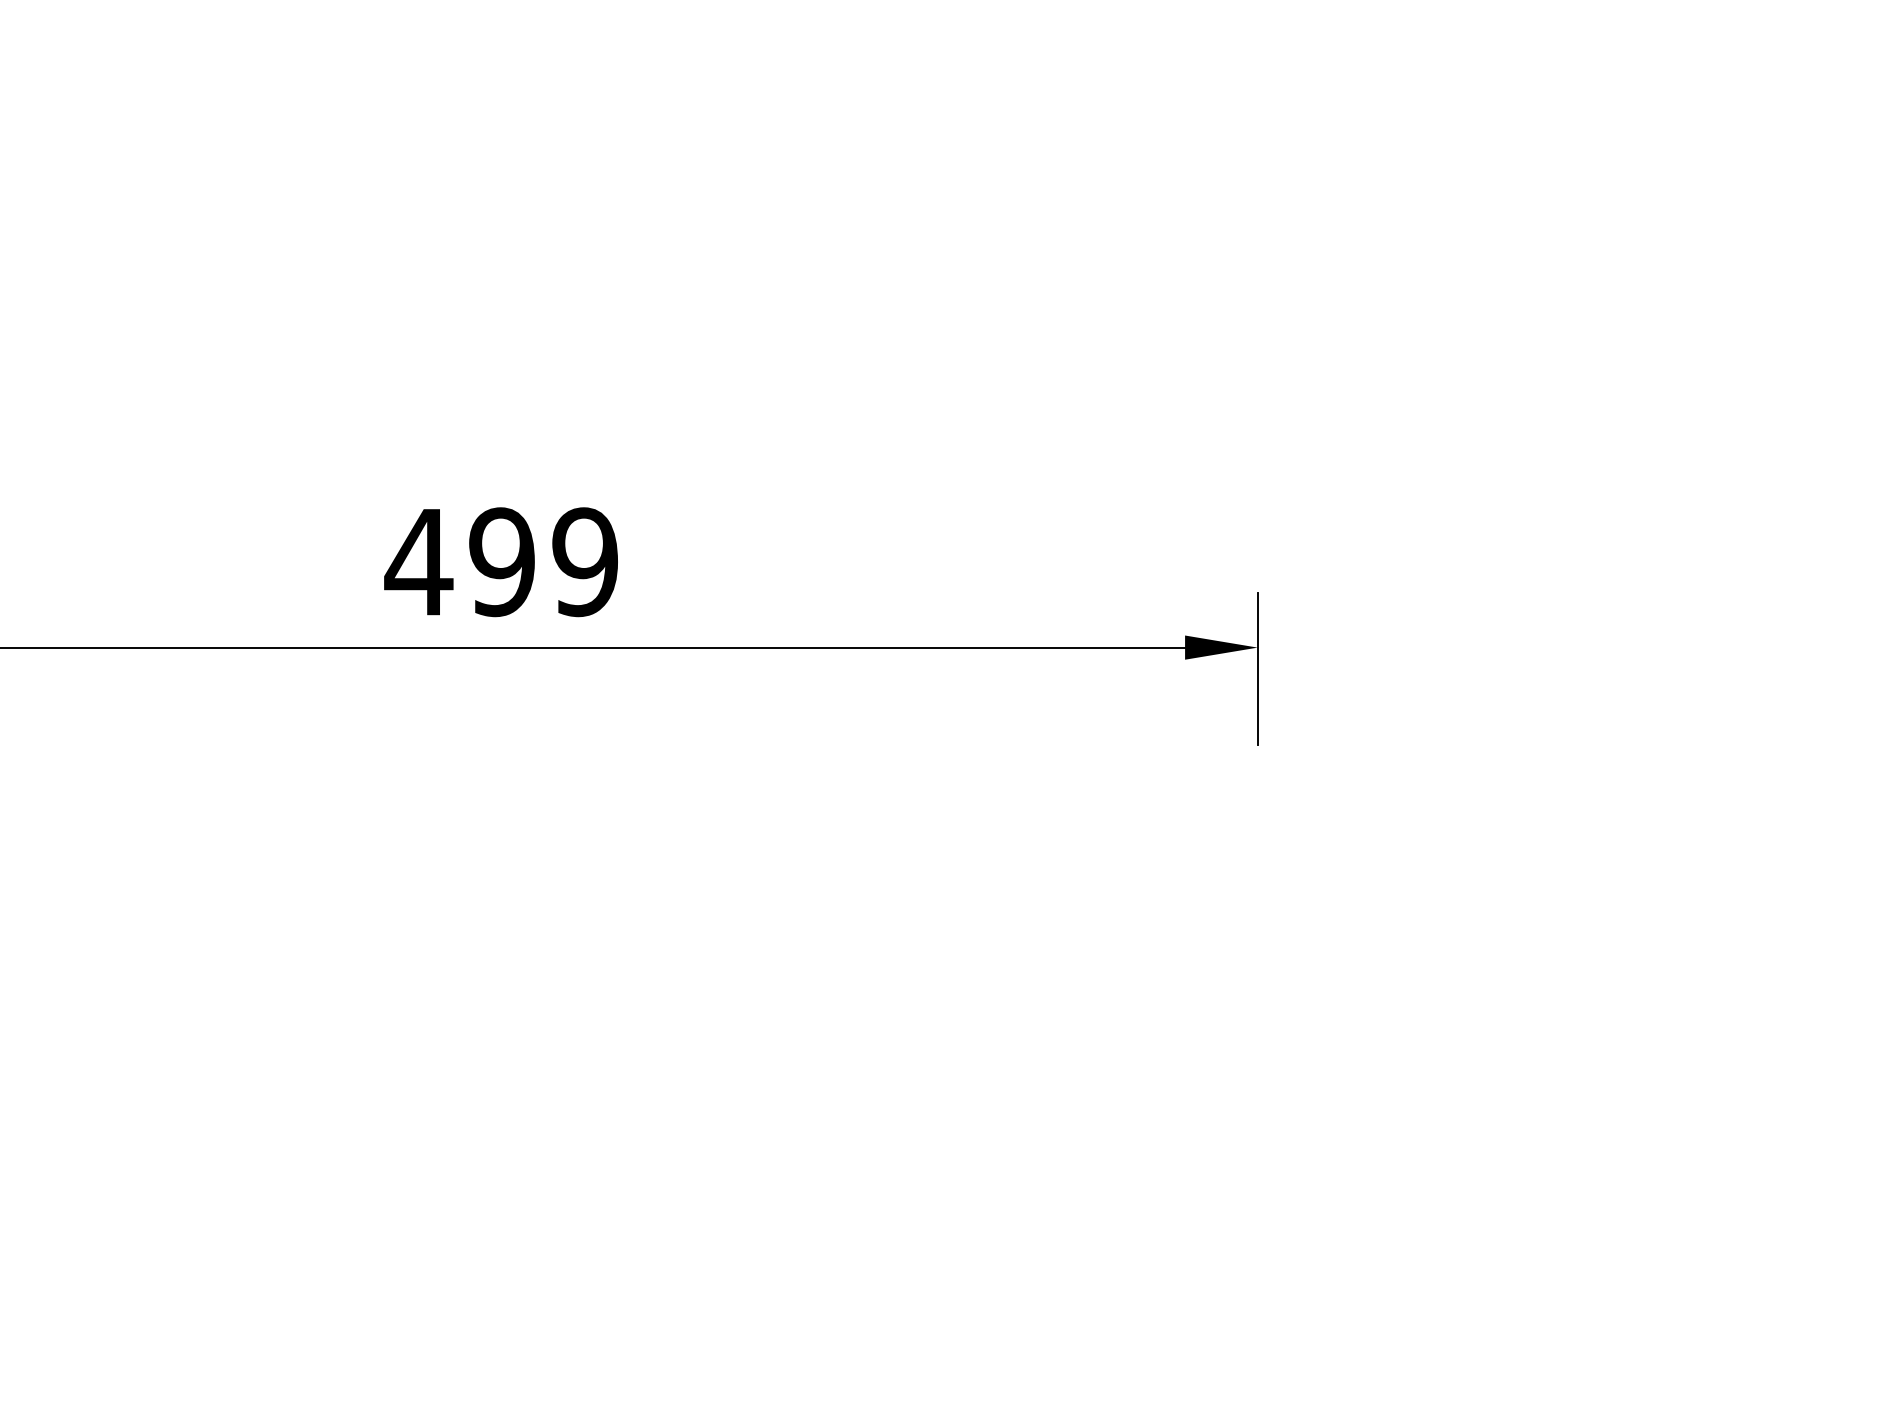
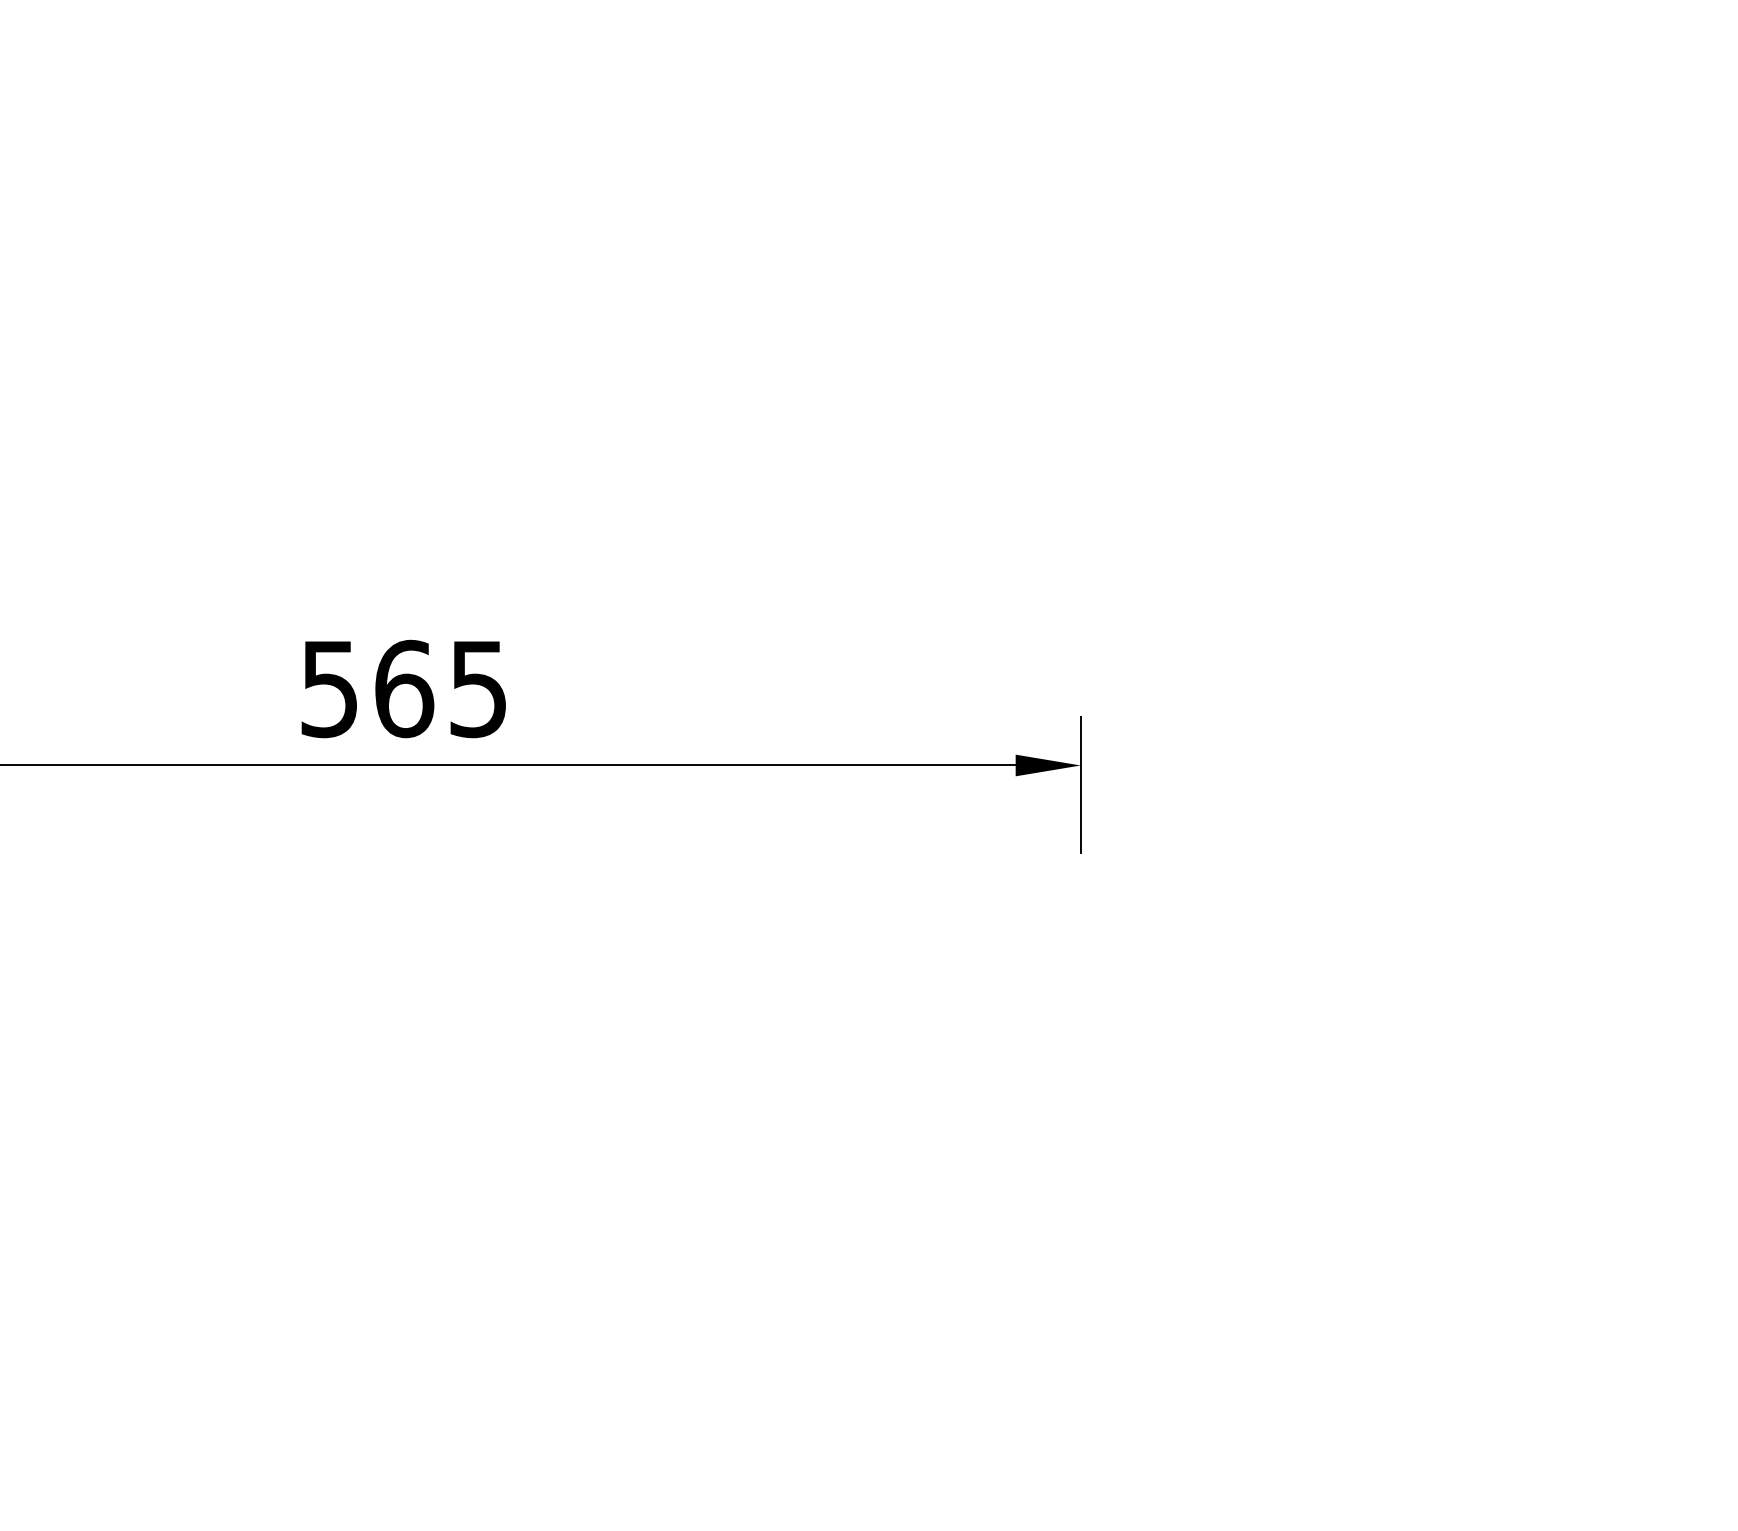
text: (500, 561) -> (402, 688), 499 -> 565

